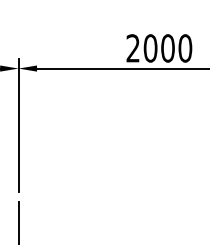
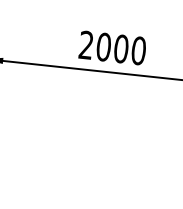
text: (159, 48) -> (112, 48), moved

